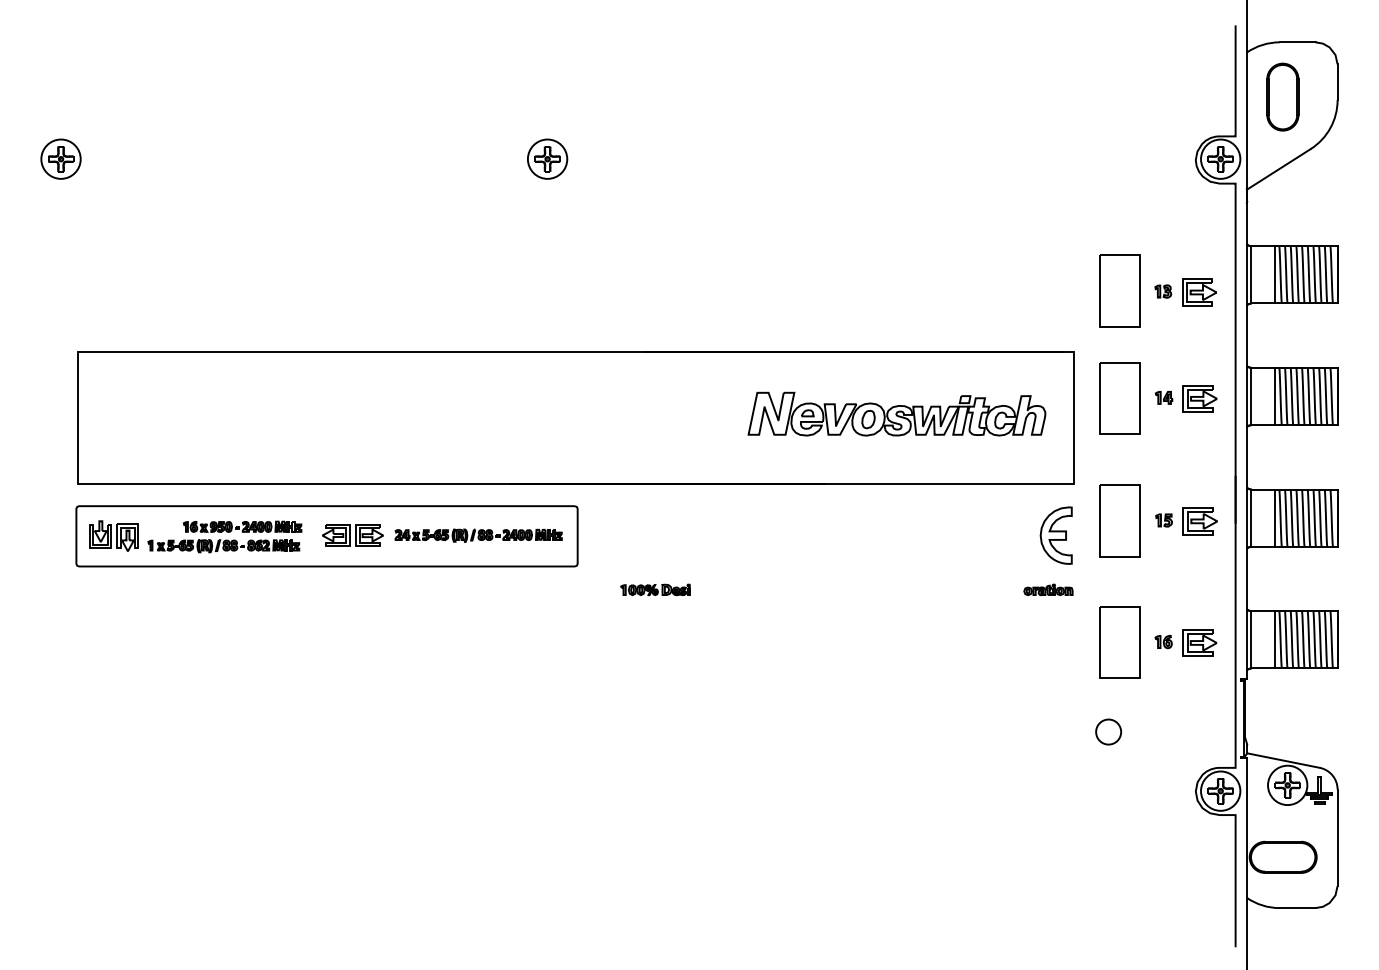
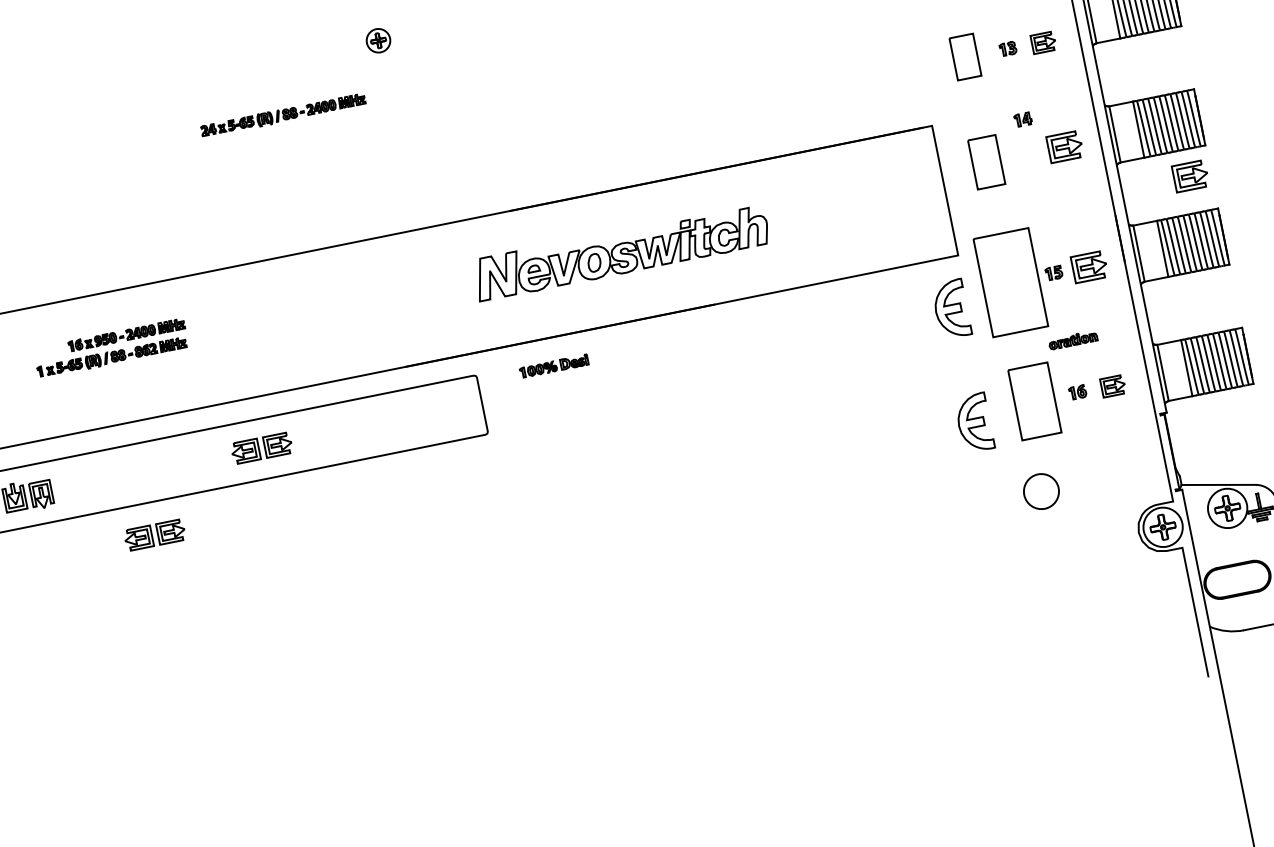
part: (547, 158) -> (378, 40), size x0.6
part: (1119, 290) -> (964, 56), size x0.6
part: (1199, 292) -> (1043, 42), size x0.7
part: (1163, 397) -> (1022, 119), moved
part: (1119, 398) -> (986, 162), size x0.7
part: (896, 413) -> (620, 251), moved
part: (1316, 452) -> (1190, 176), added
part: (1119, 520) -> (1010, 282), size x1.4
part: (478, 535) -> (283, 115), moved
part: (224, 536) -> (110, 348), moved
part: (655, 589) -> (553, 365), moved
part: (1048, 589) -> (1073, 339), moved
part: (230, 599) -> (154, 535), added
part: (1199, 642) -> (1112, 385), size x0.7
part: (1055, 651) -> (973, 423), added
circle: (1108, 731) -> (1041, 491), size x1.4

